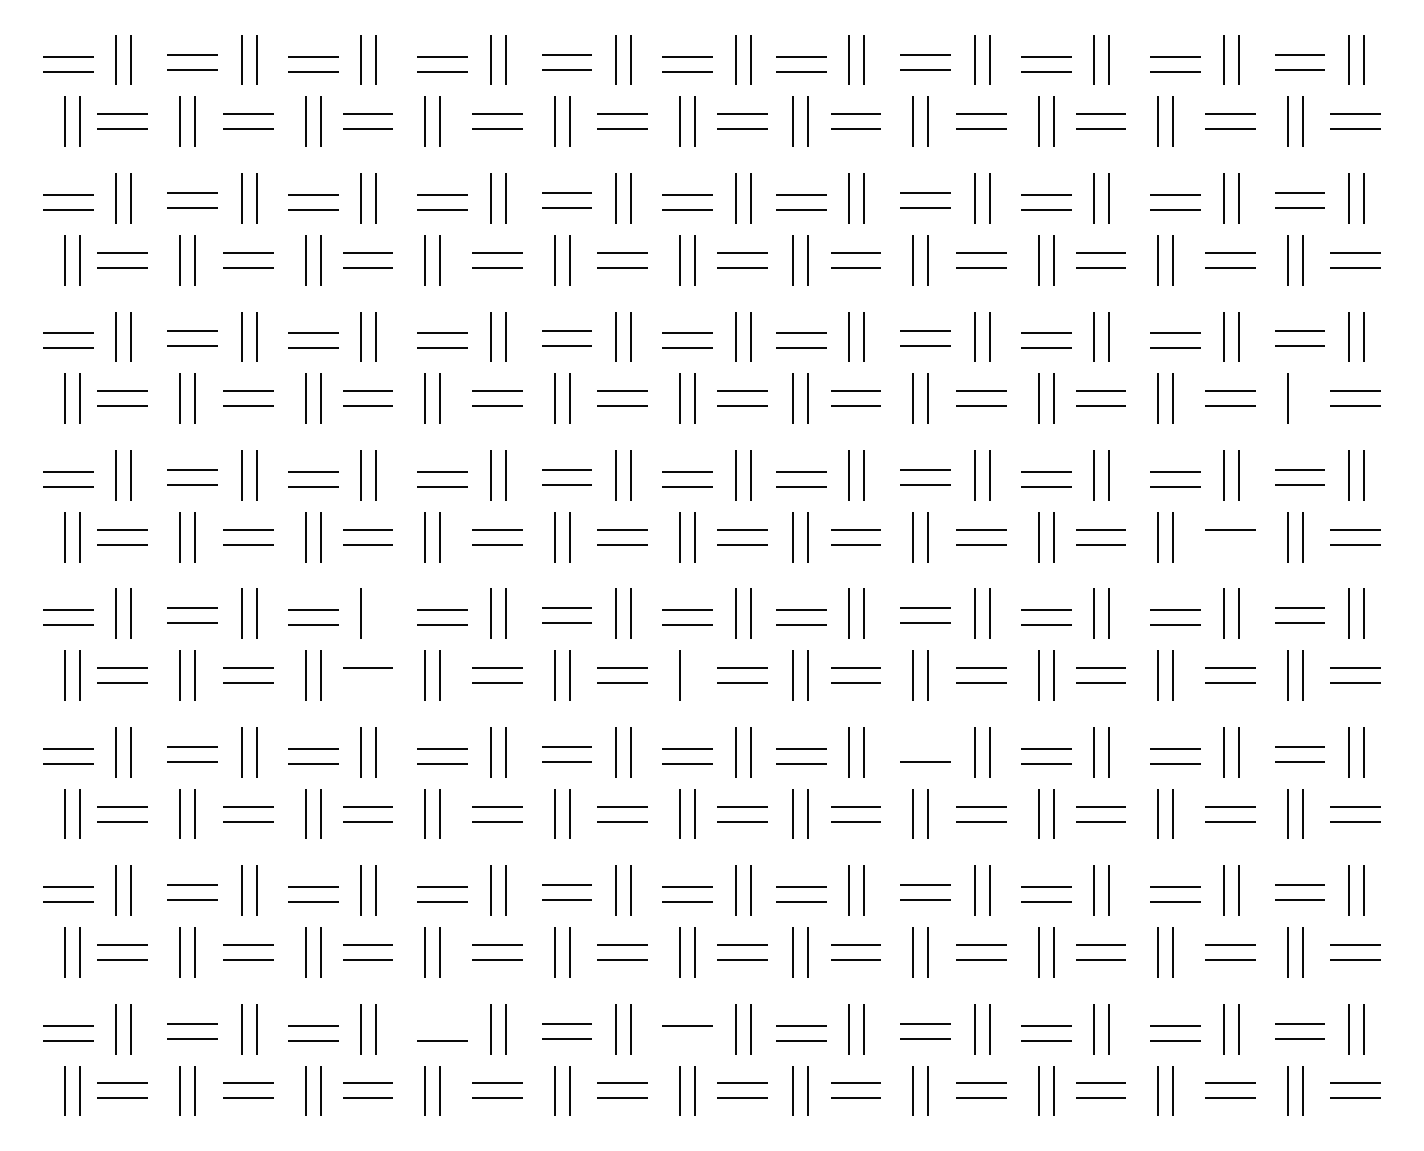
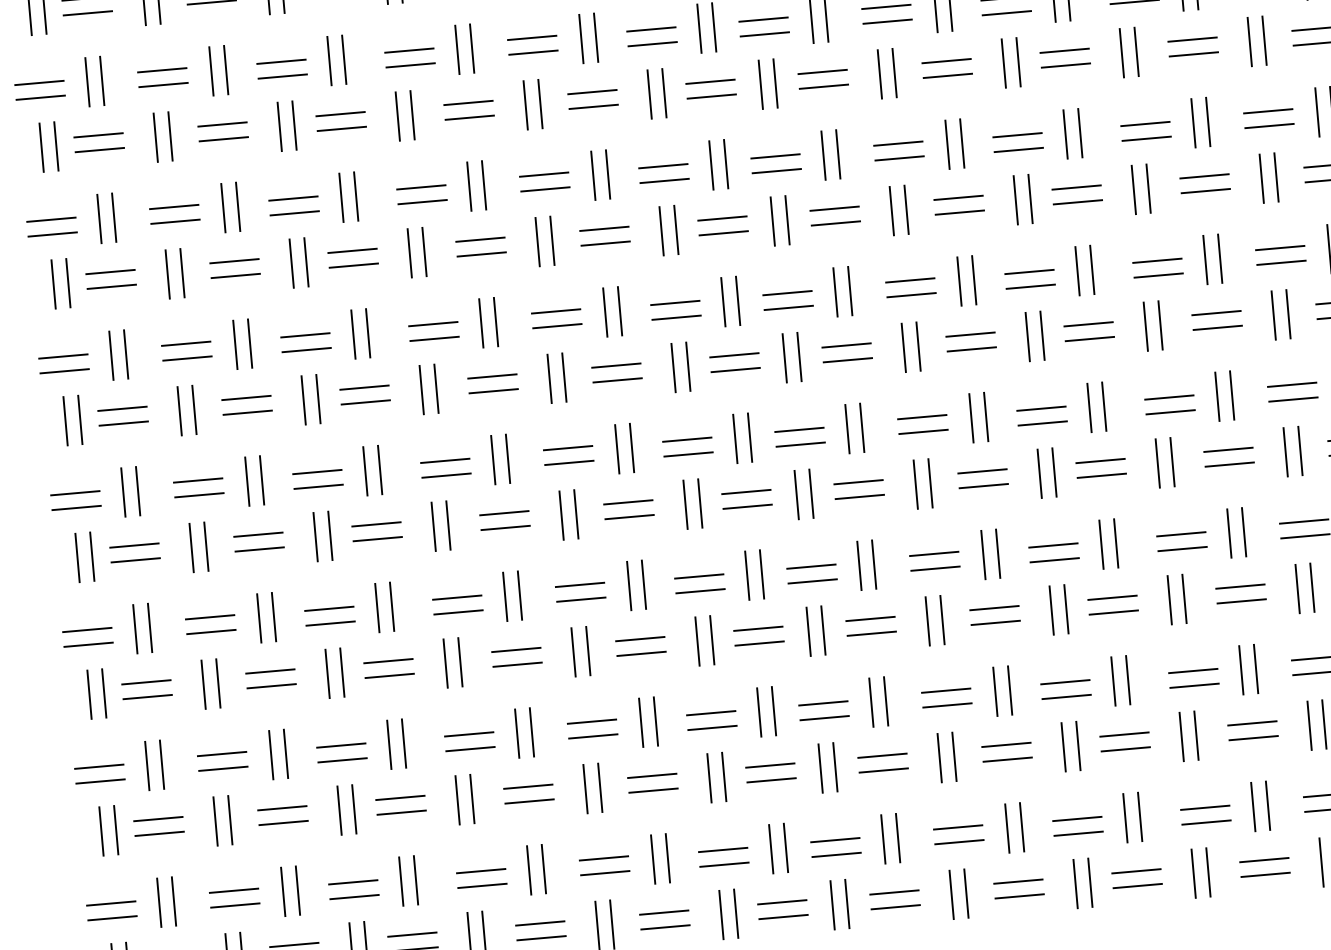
line: (1302, 398) -> (1276, 177), added
line: (1230, 544) -> (1217, 327), added
line: (375, 613) -> (379, 469), added
line: (694, 675) -> (699, 503), added
line: (367, 682) -> (377, 538), added
line: (925, 746) -> (934, 553), added
line: (442, 1025) -> (481, 870), added
line: (687, 1040) -> (724, 864), added

